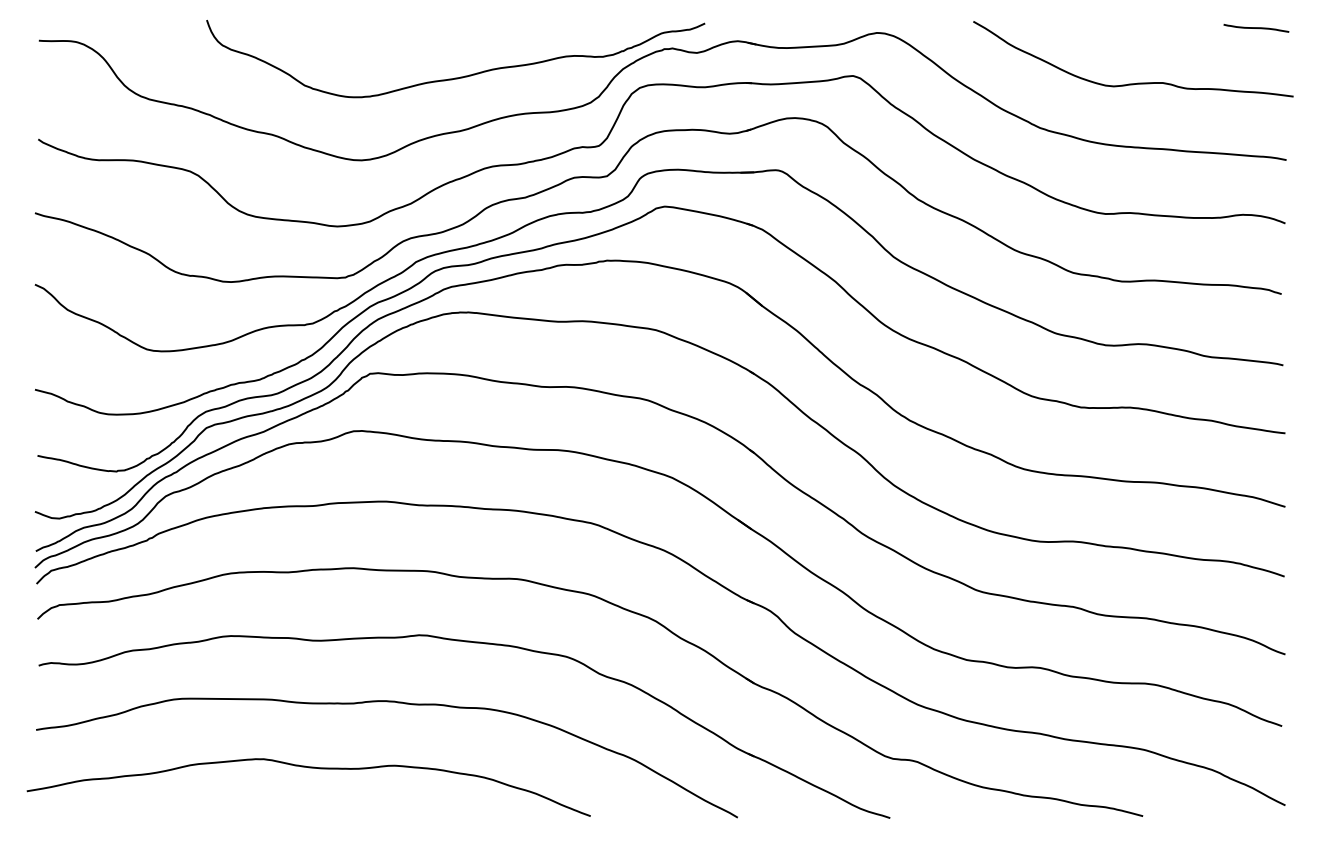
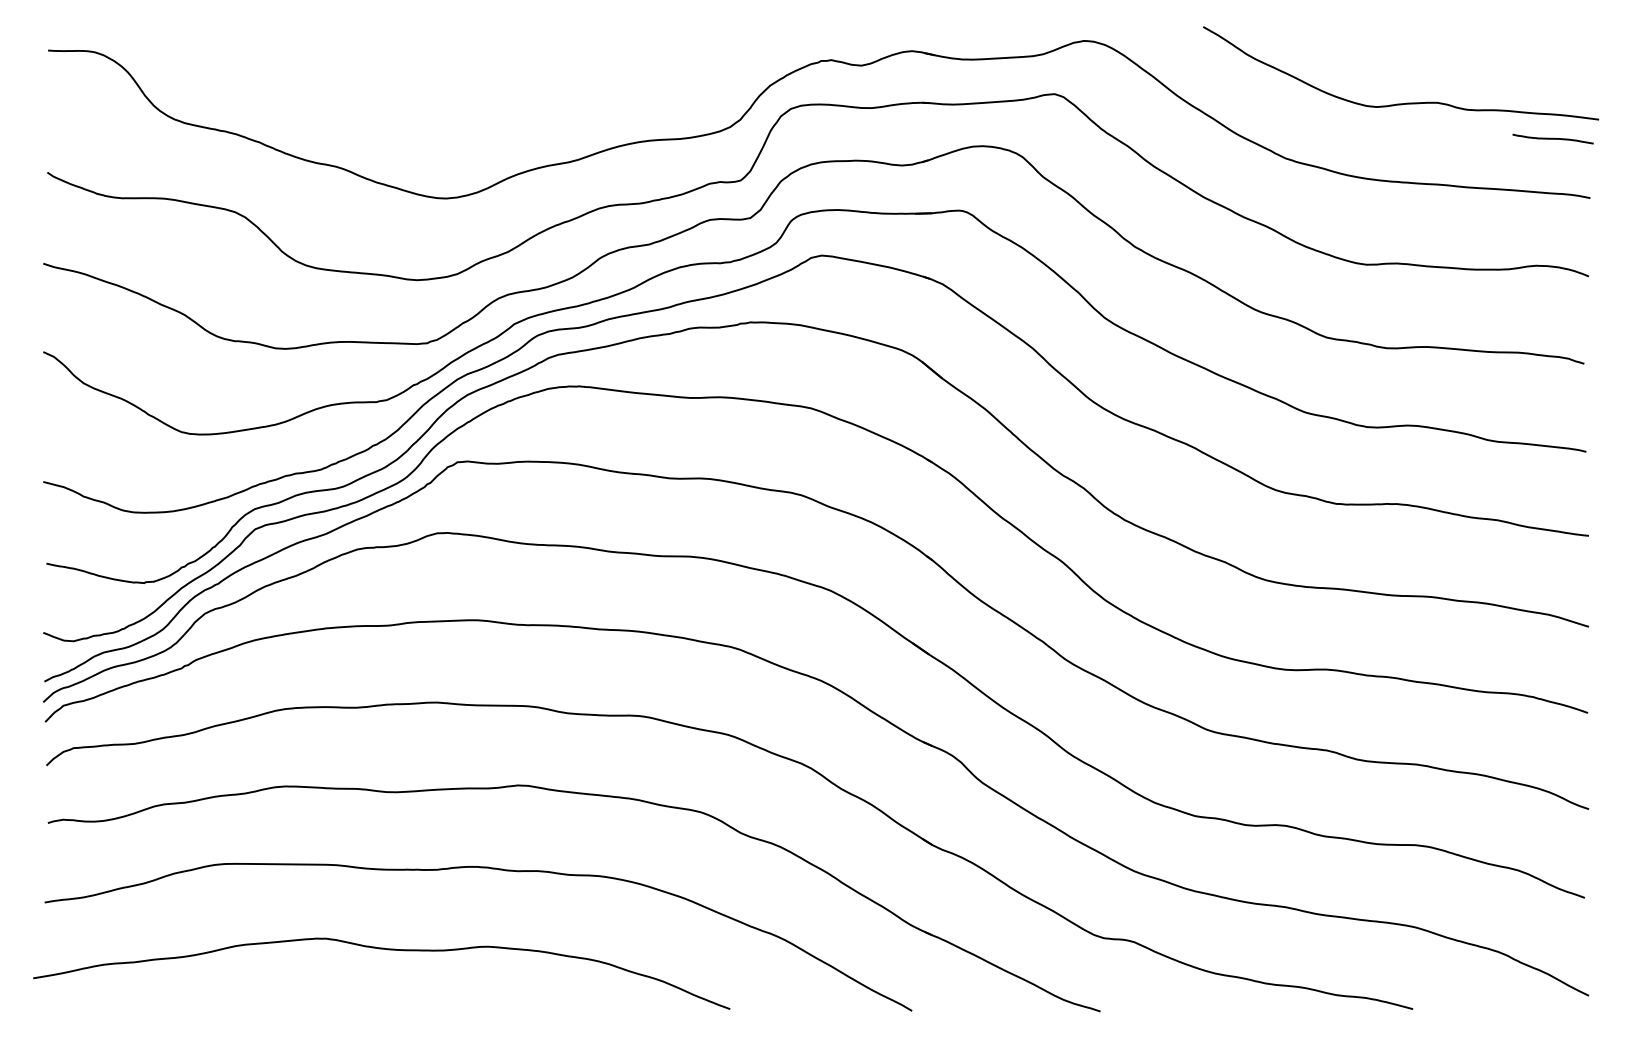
curve: (1256, 28) -> (1553, 139), moved
curve: (460, 76) -> (569, 94), removed

